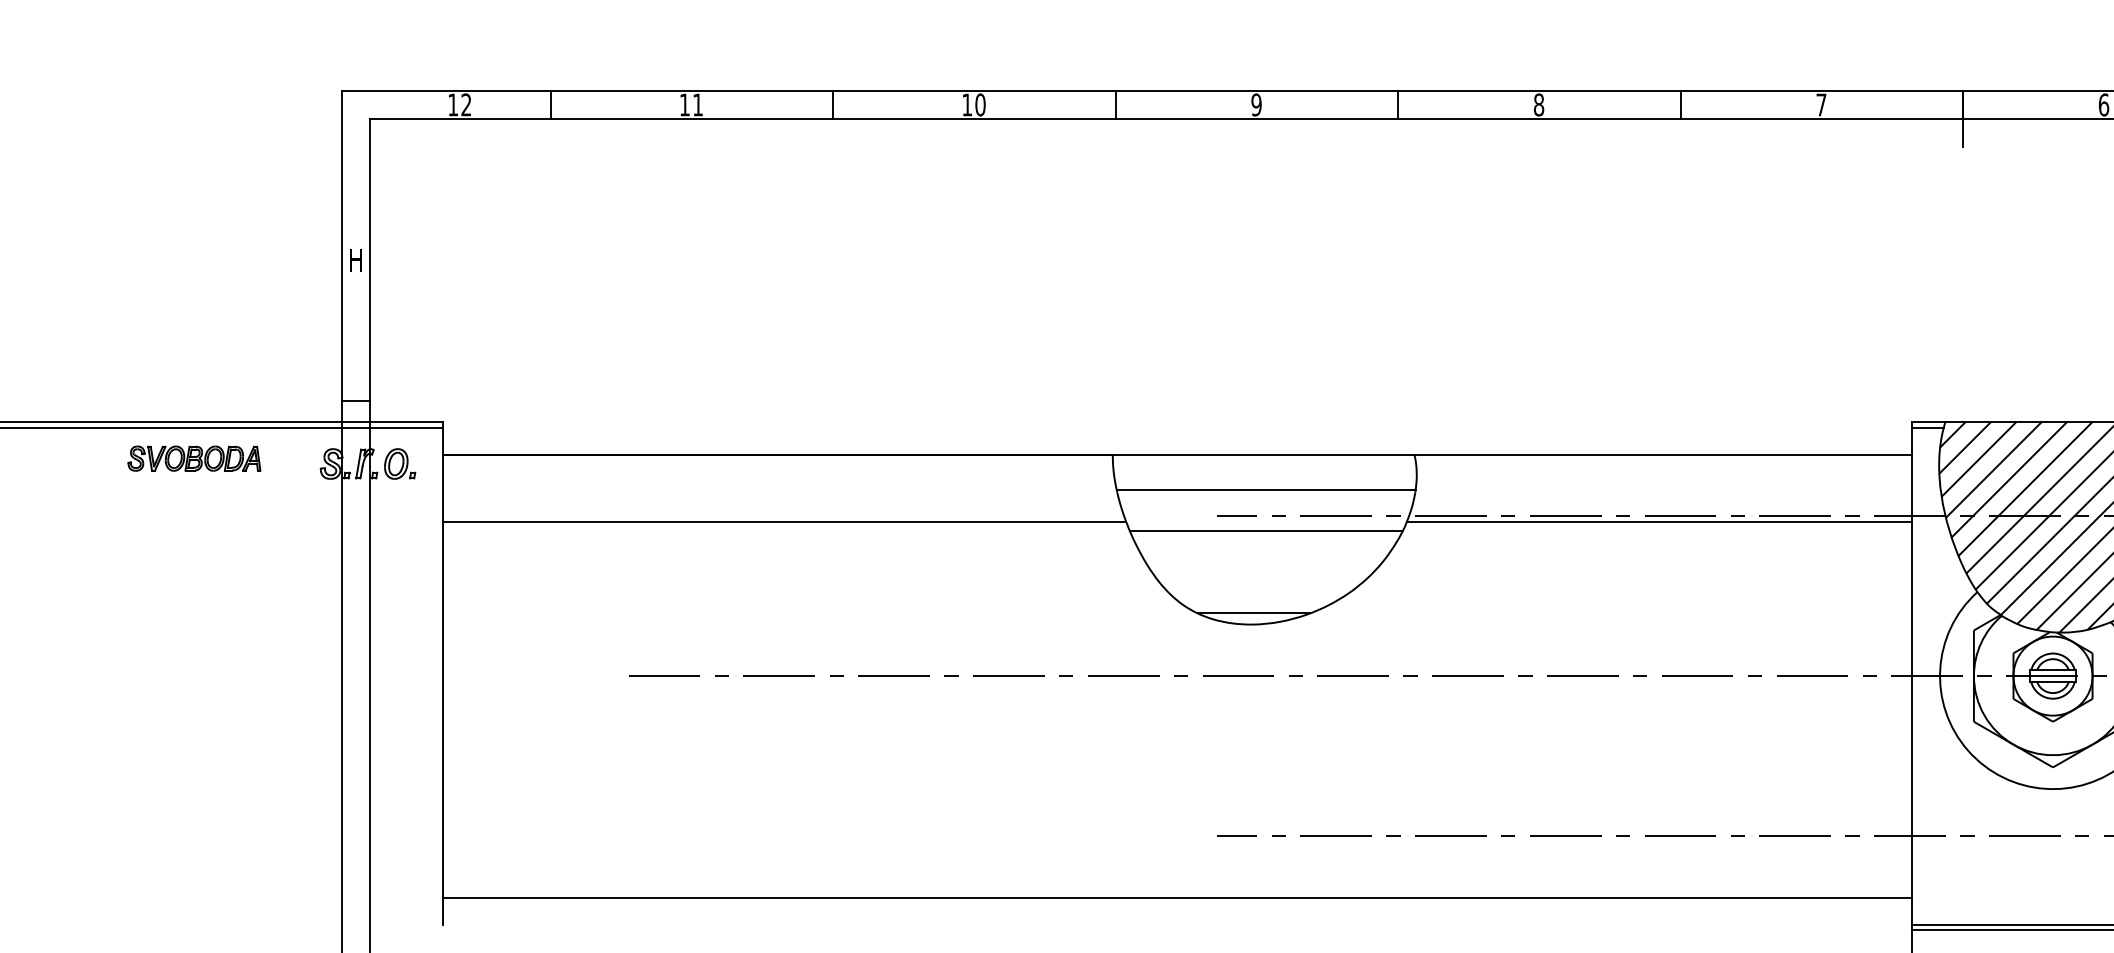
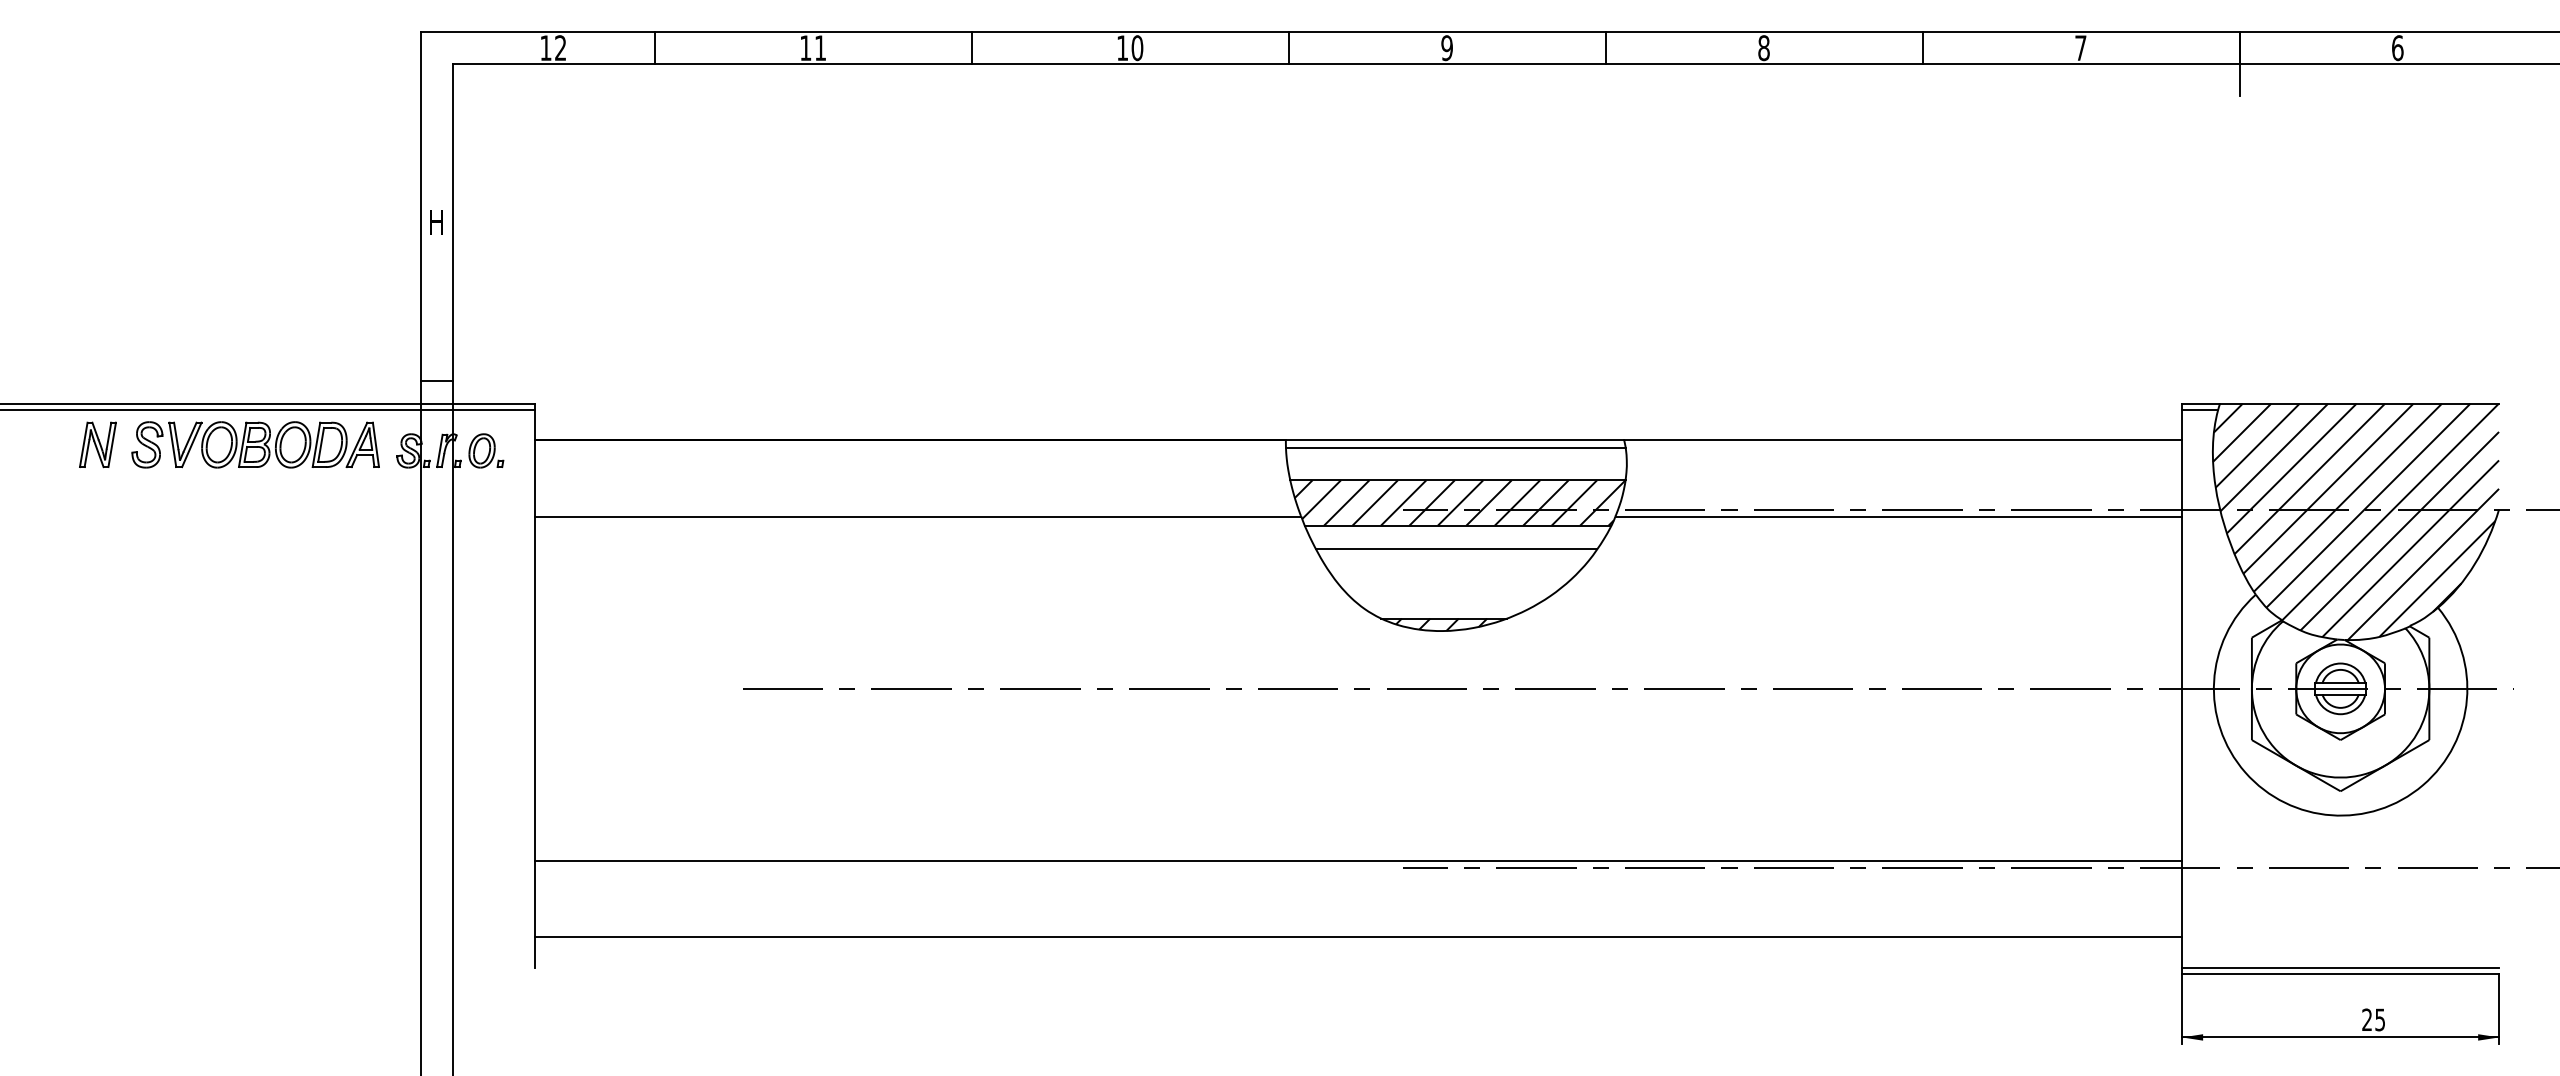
part: (53, 458) -> (97, 444), added
part: (194, 458) -> (255, 444), size x1.67
line: (1264, 461) -> (1455, 448), added
hatch: (1267, 509) -> (1459, 502), added
line: (1264, 551) -> (1456, 549), added
hatch: (1251, 618) -> (1441, 624), added
line: (1177, 829) -> (1358, 861), added

